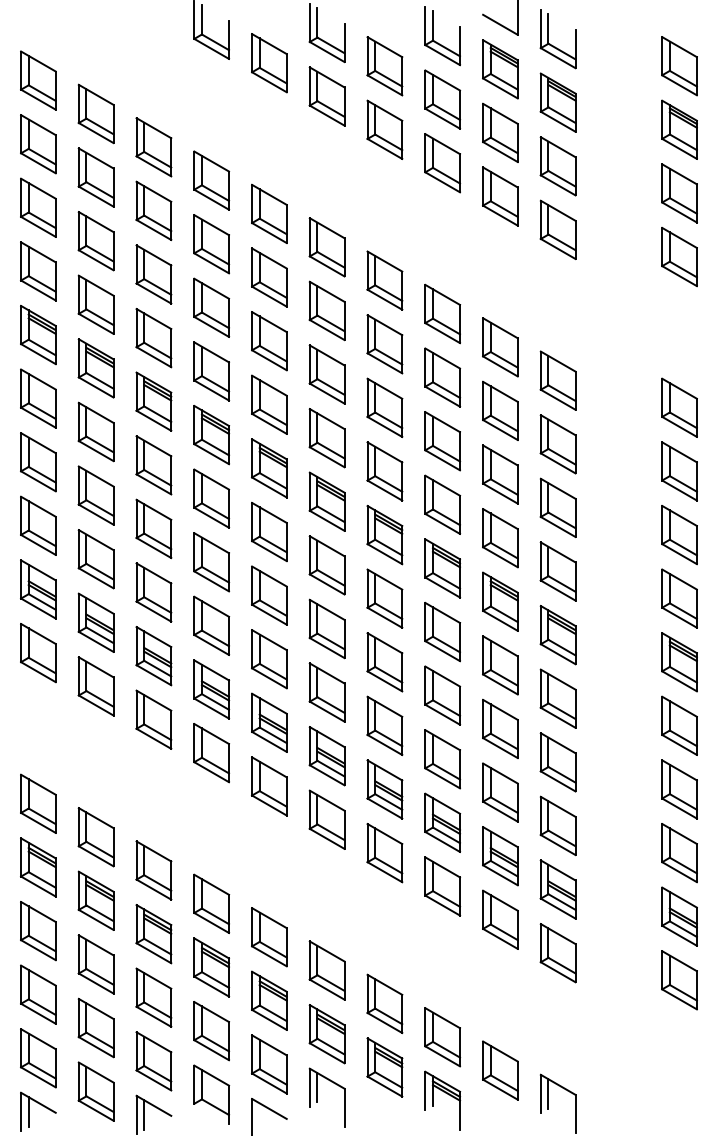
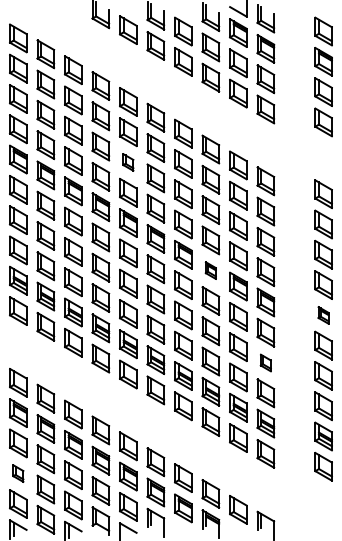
part: (269, 341) -> (128, 162), size x0.6
part: (441, 568) -> (210, 270), size x0.6
part: (679, 662) -> (323, 315), size x0.6
part: (557, 761) -> (265, 362), size x0.6
part: (38, 994) -> (18, 473), size x0.6

